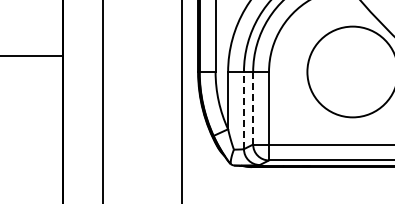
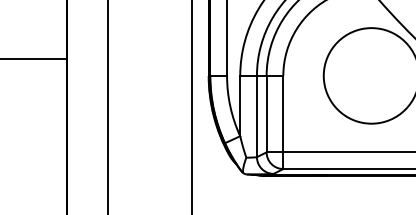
line: (253, 108) -> (266, 114), dashed -> solid
line: (243, 110) -> (256, 116), dashed -> solid

